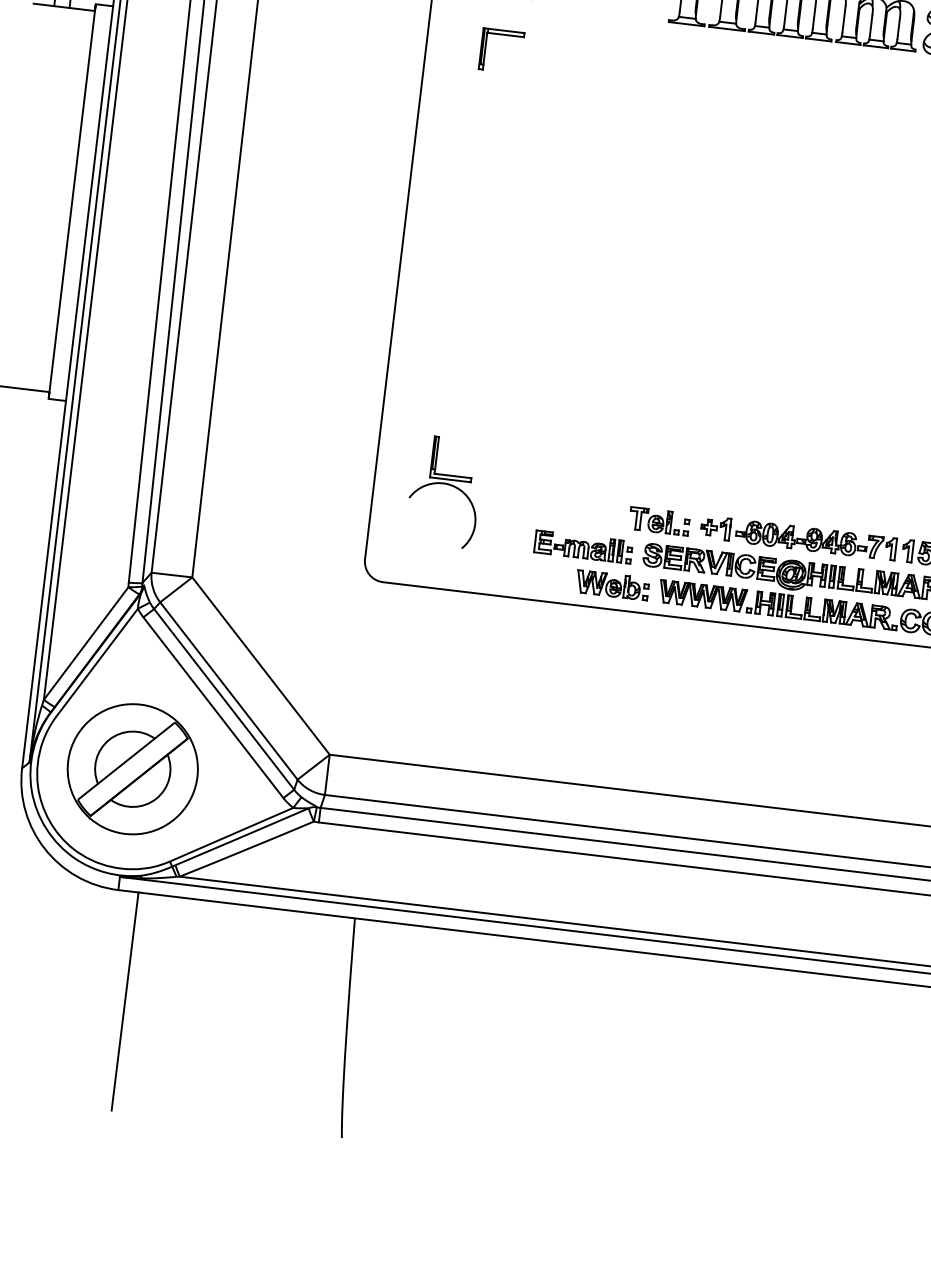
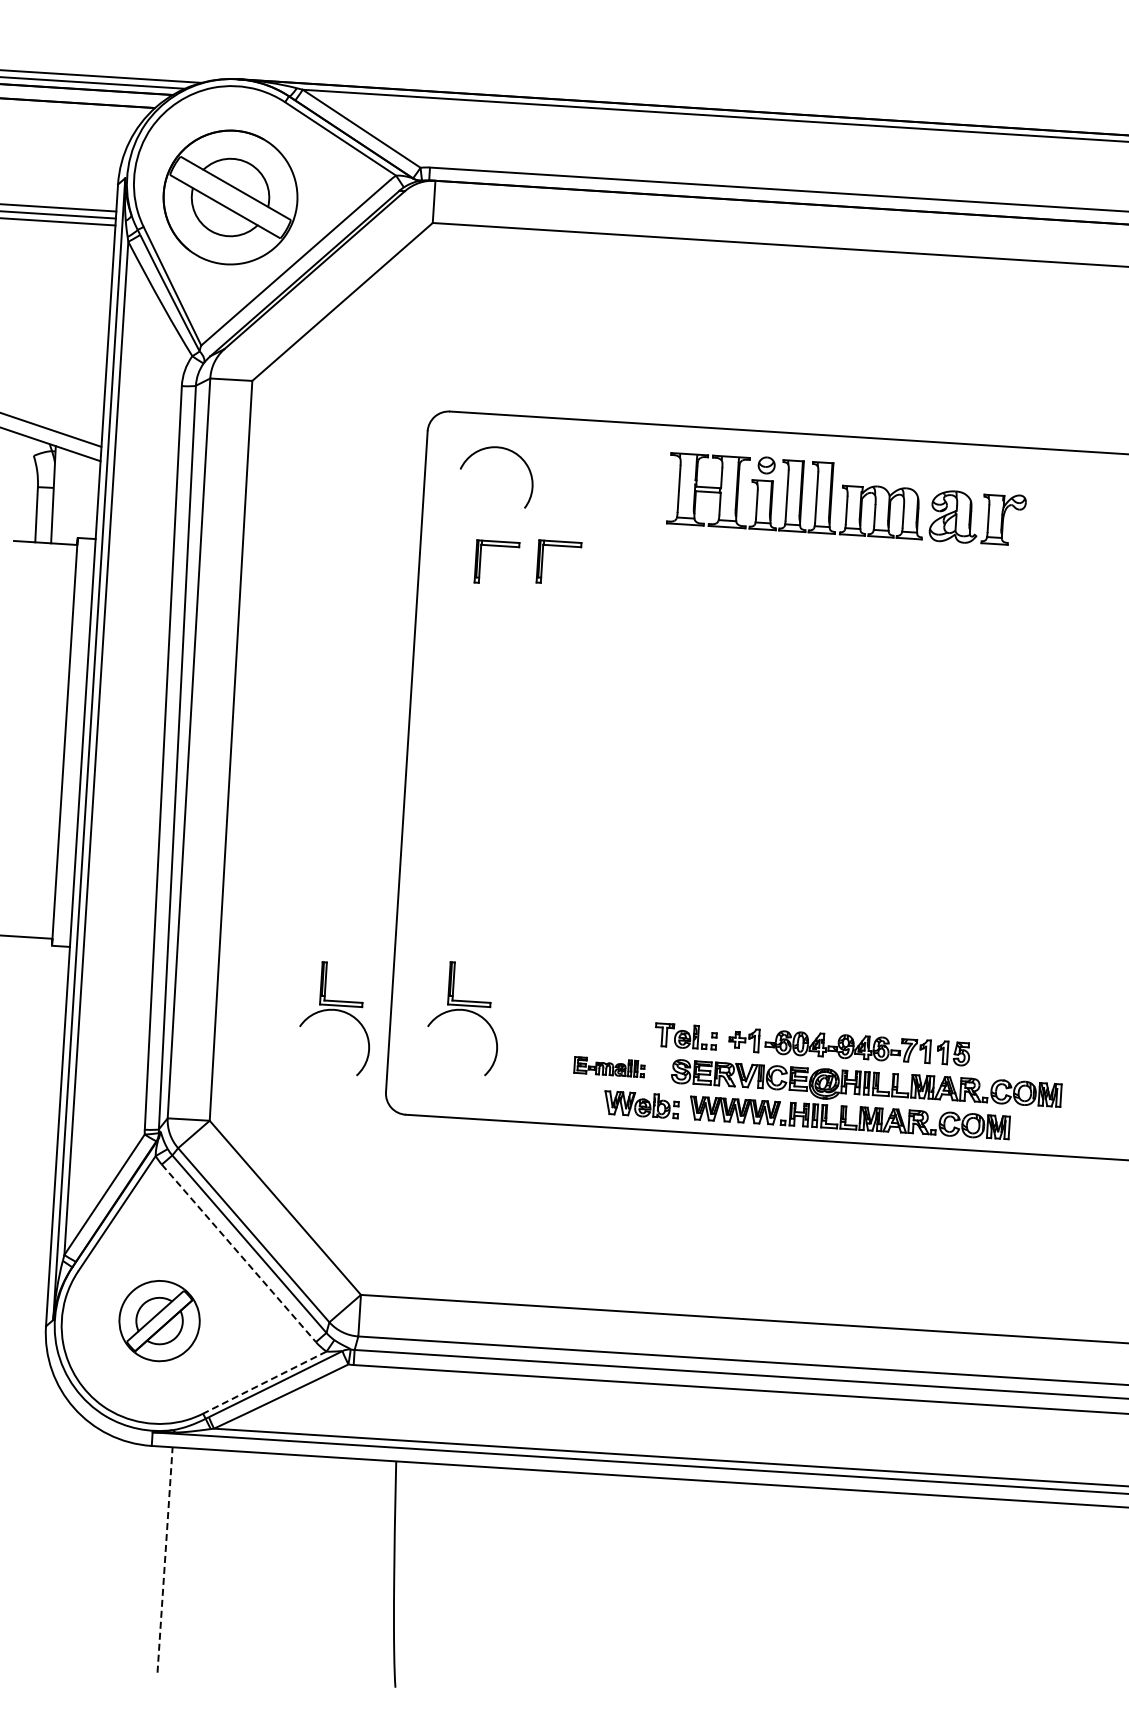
part: (562, 38) -> (558, 546), added
part: (322, 478) -> (337, 1011), added
part: (583, 546) -> (609, 1066), size x0.7
line: (213, 707) -> (238, 1253), solid -> dashed
part: (132, 768) -> (159, 1320), size x0.6
line: (231, 834) -> (264, 1382), solid -> dashed
line: (125, 1001) -> (165, 1559), solid -> dashed

